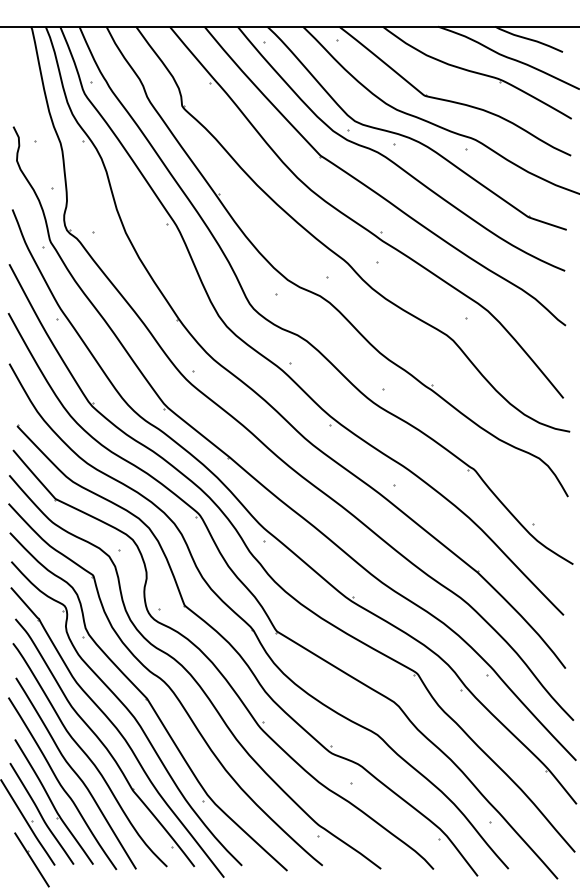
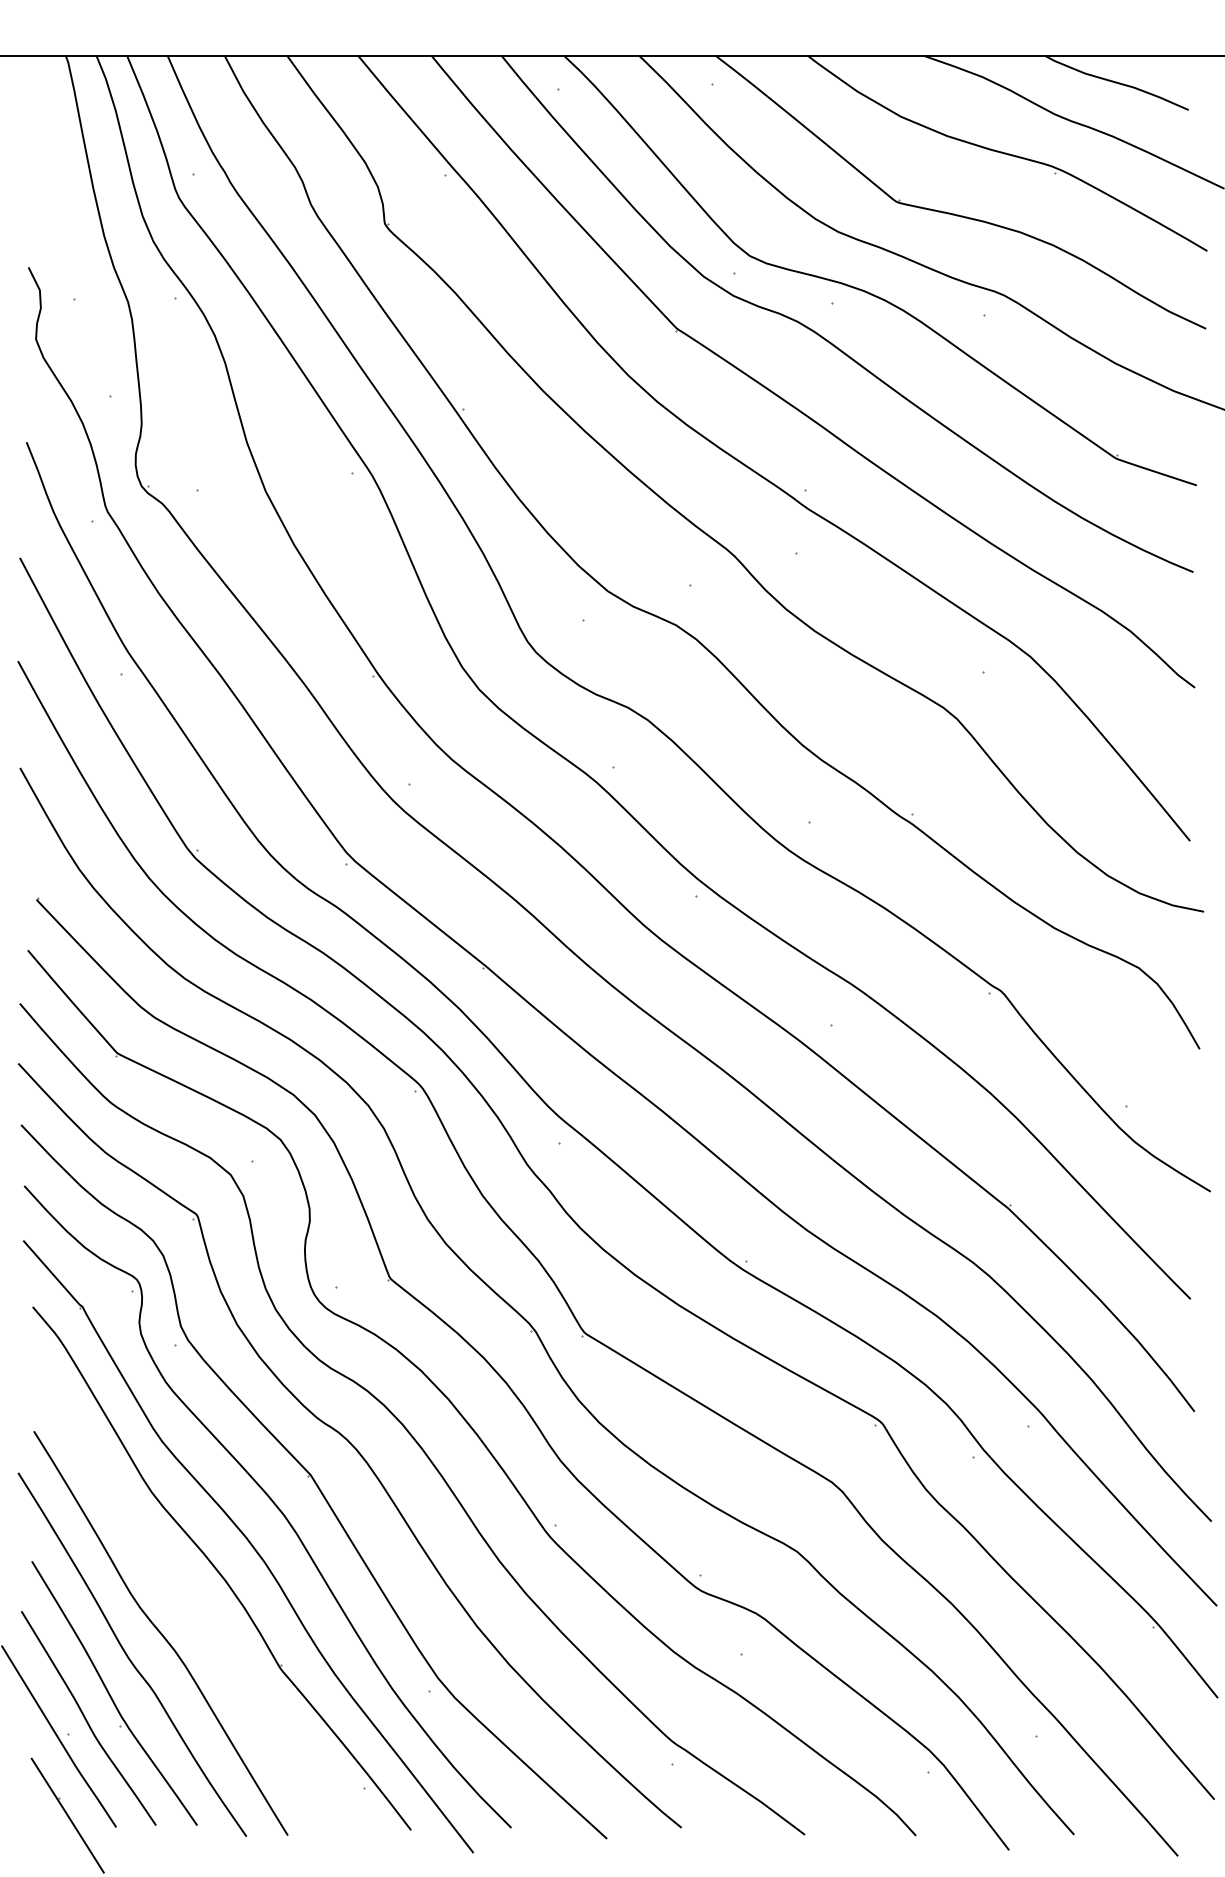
curve: (88, 755) -> (187, 1595), removed

